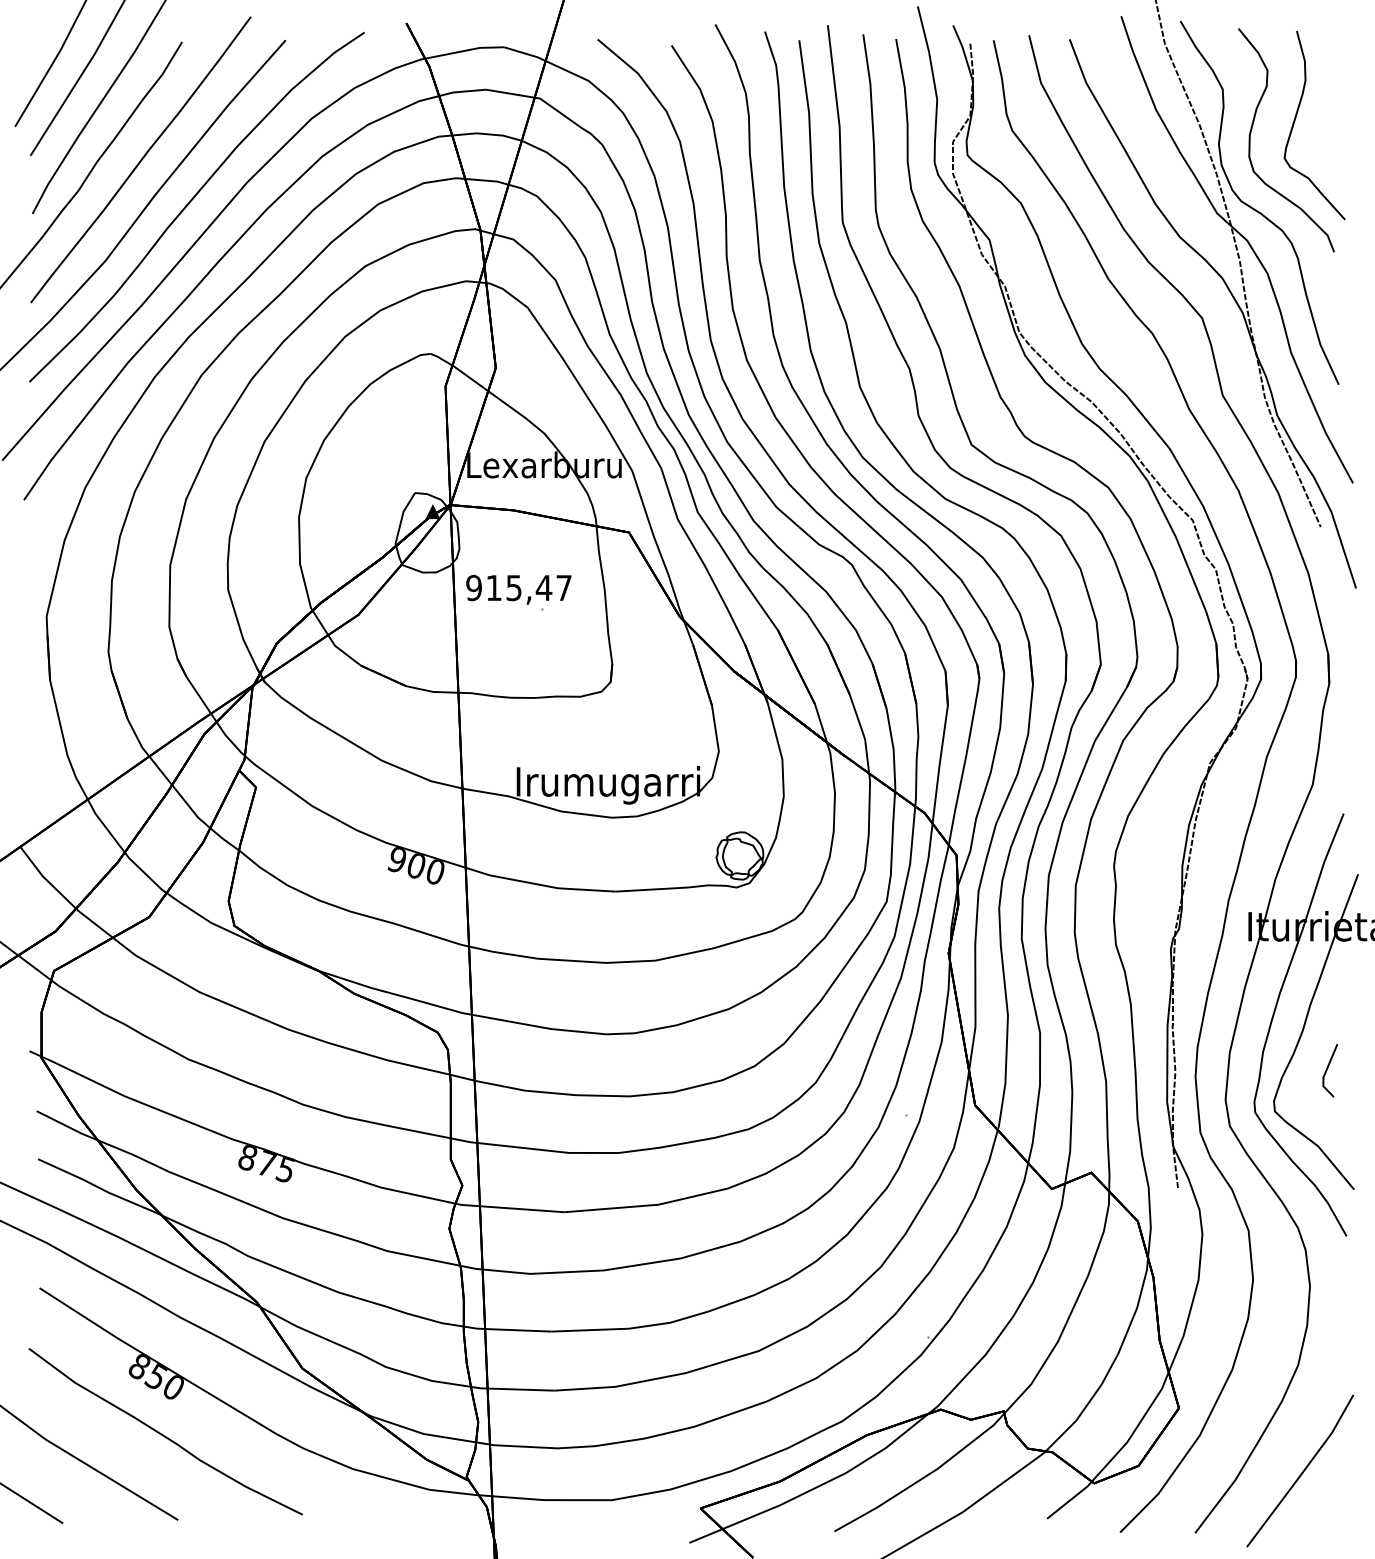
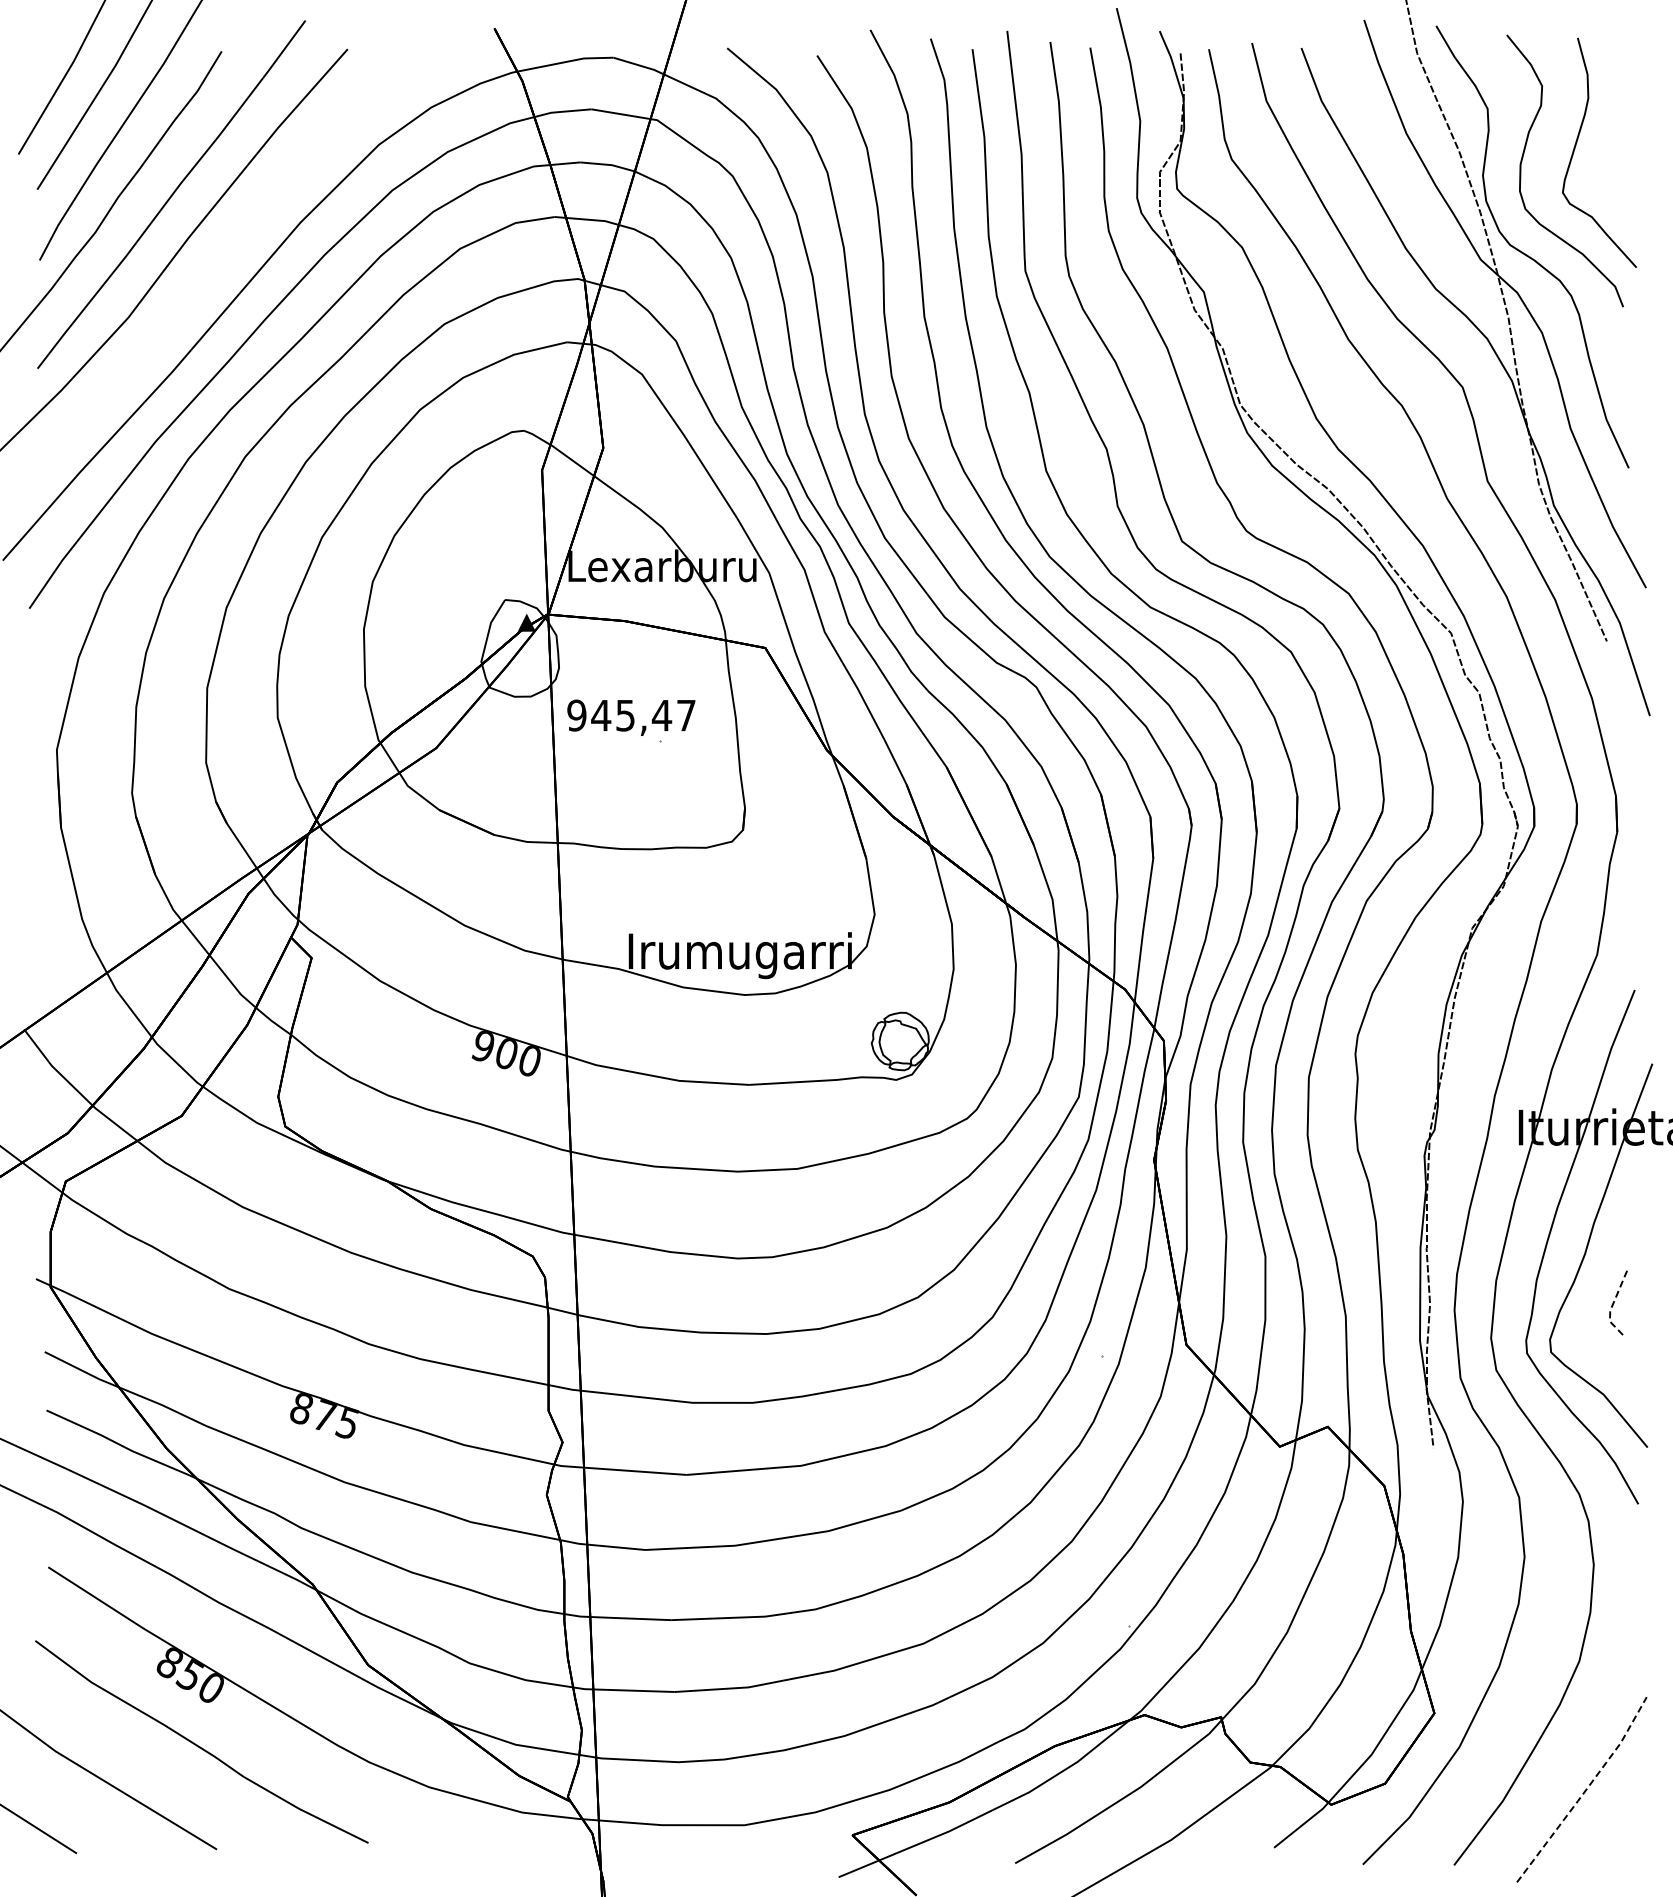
curve: (190, 203) -> (231, 247), removed
text: (494, 587) -> (601, 715), 915,47 -> 945,47
line: (1325, 1072) -> (1612, 1305), solid -> dashed
line: (1303, 1472) -> (1585, 1791), solid -> dashed

